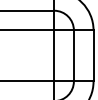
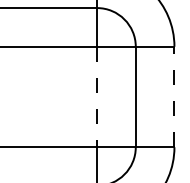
line: (54, 55) -> (97, 96), solid -> dashed
line: (93, 55) -> (174, 96), solid -> dashed

